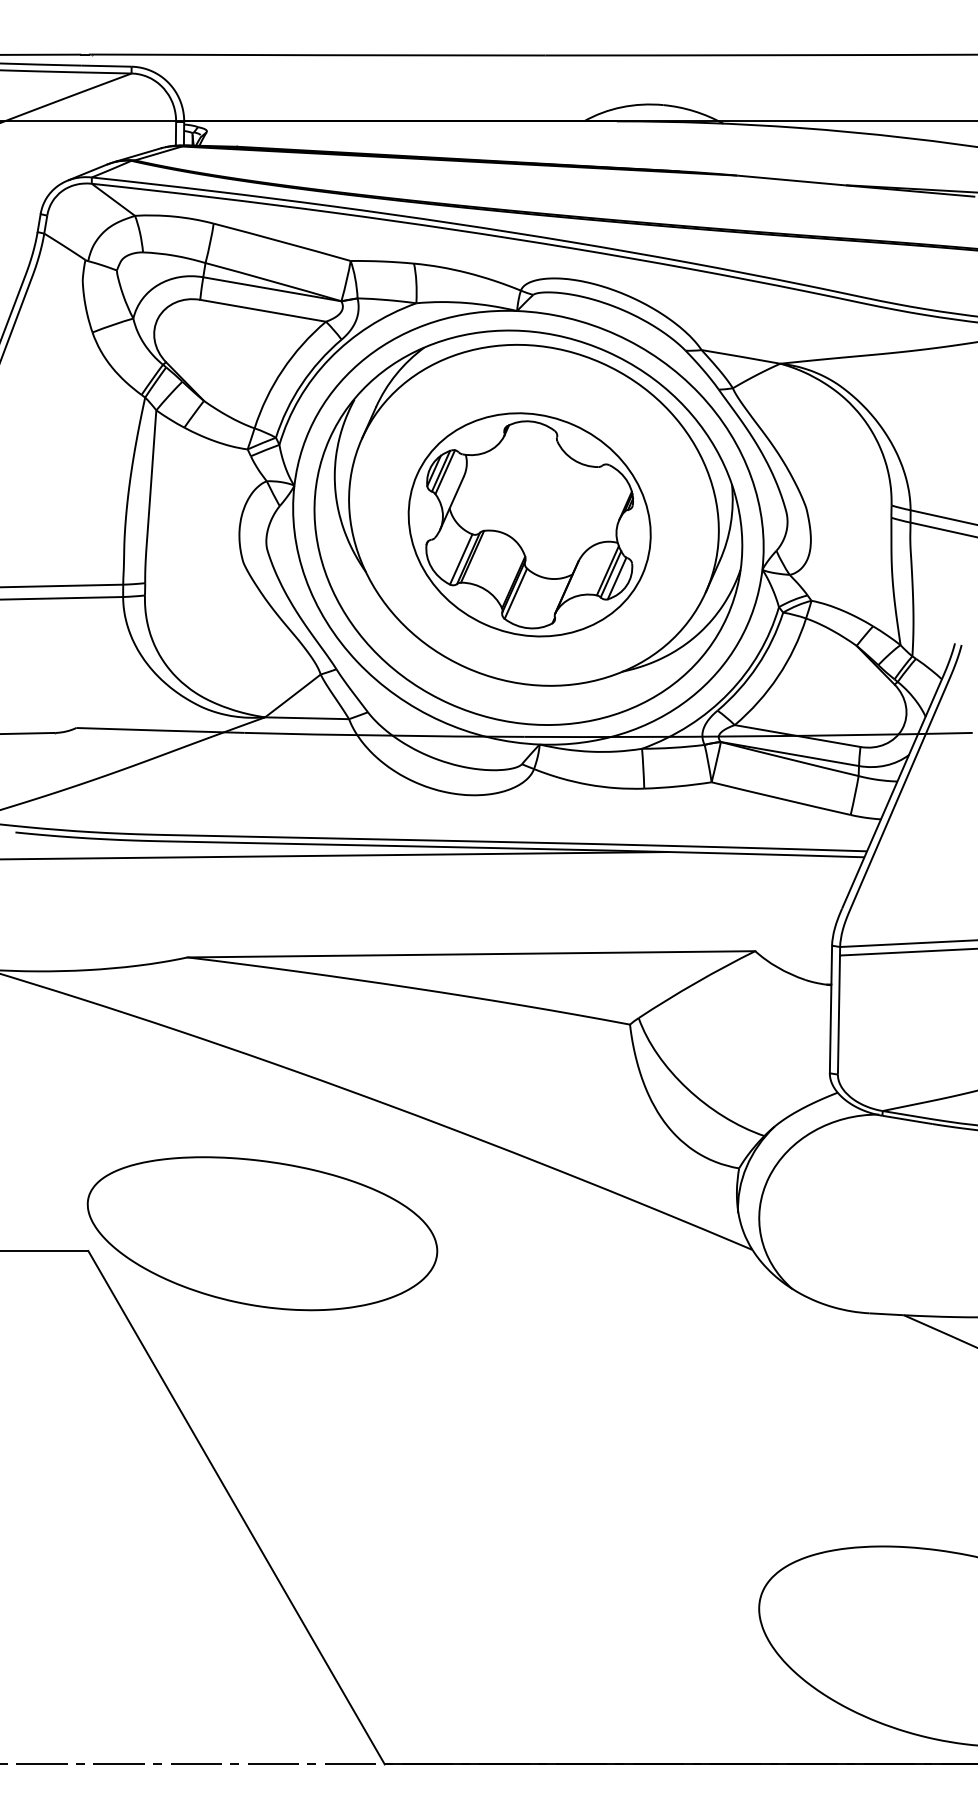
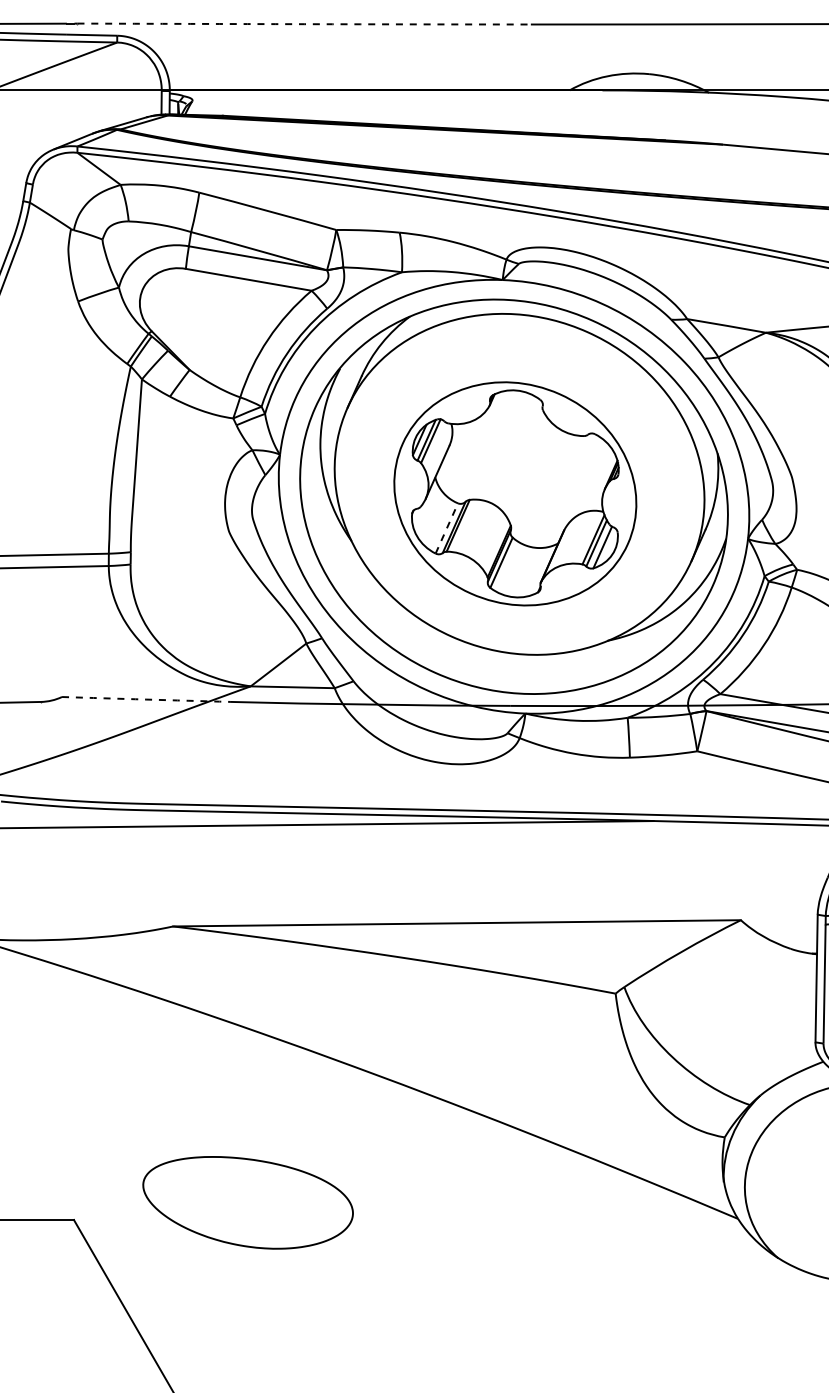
arc: (318, 55) -> (304, 24), solid -> dashed
line: (461, 559) -> (447, 528), solid -> dashed
arc: (160, 730) -> (146, 699), solid -> dashed
part: (262, 1233) -> (248, 1202), size x0.6

